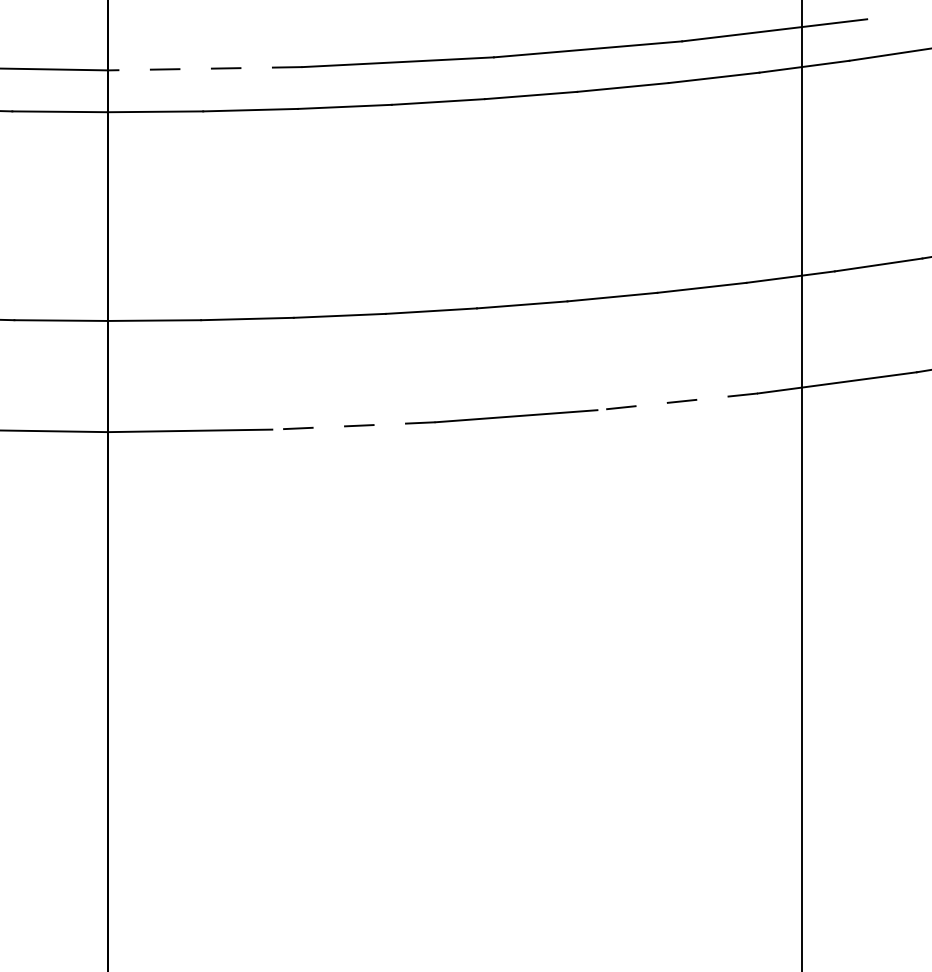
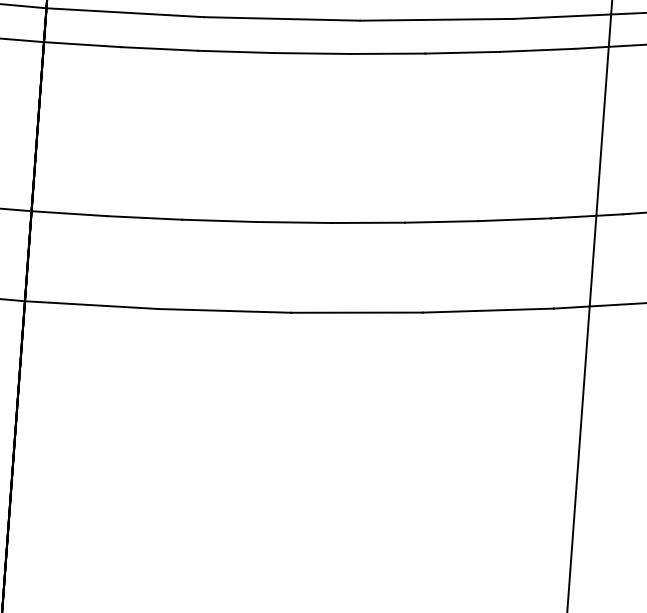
line: (204, 68) -> (124, 12), dashed -> solid
line: (677, 401) -> (488, 310), dashed -> solid
line: (353, 425) -> (224, 310), dashed -> solid

